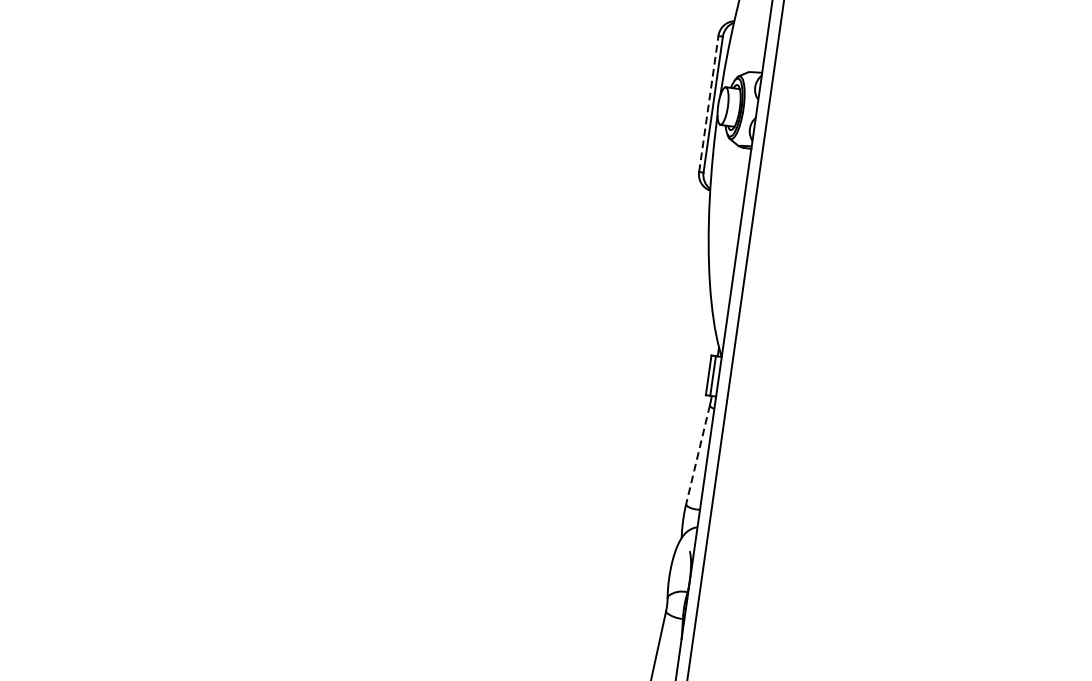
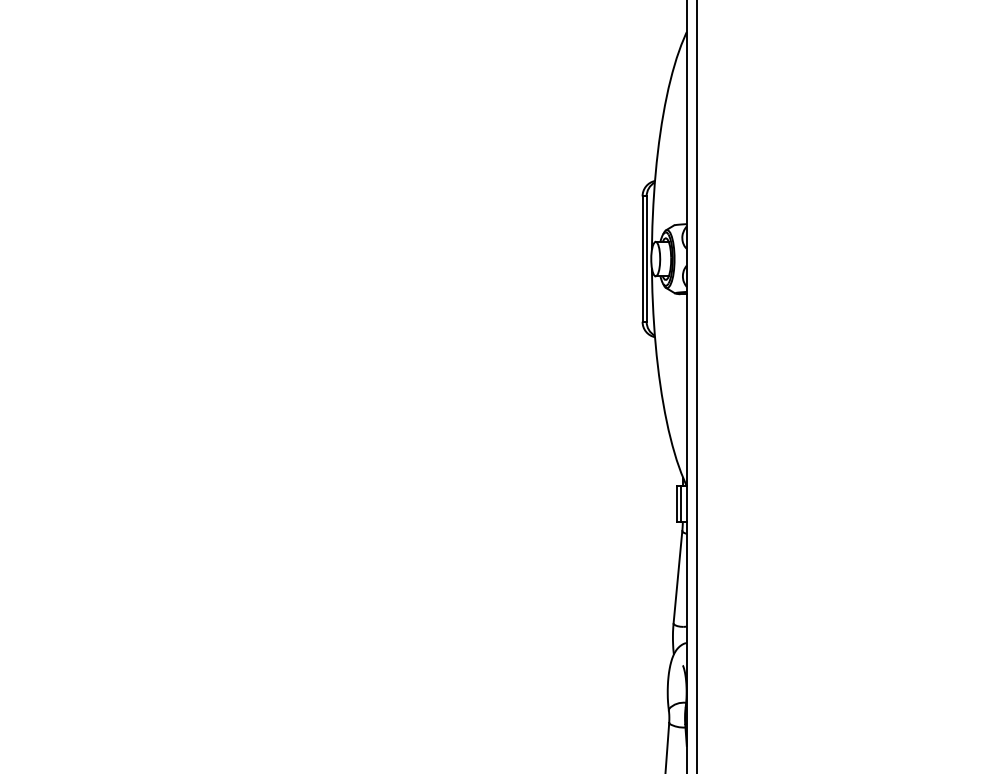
line: (708, 104) -> (642, 259), dashed -> solid
line: (697, 454) -> (677, 577), dashed -> solid

